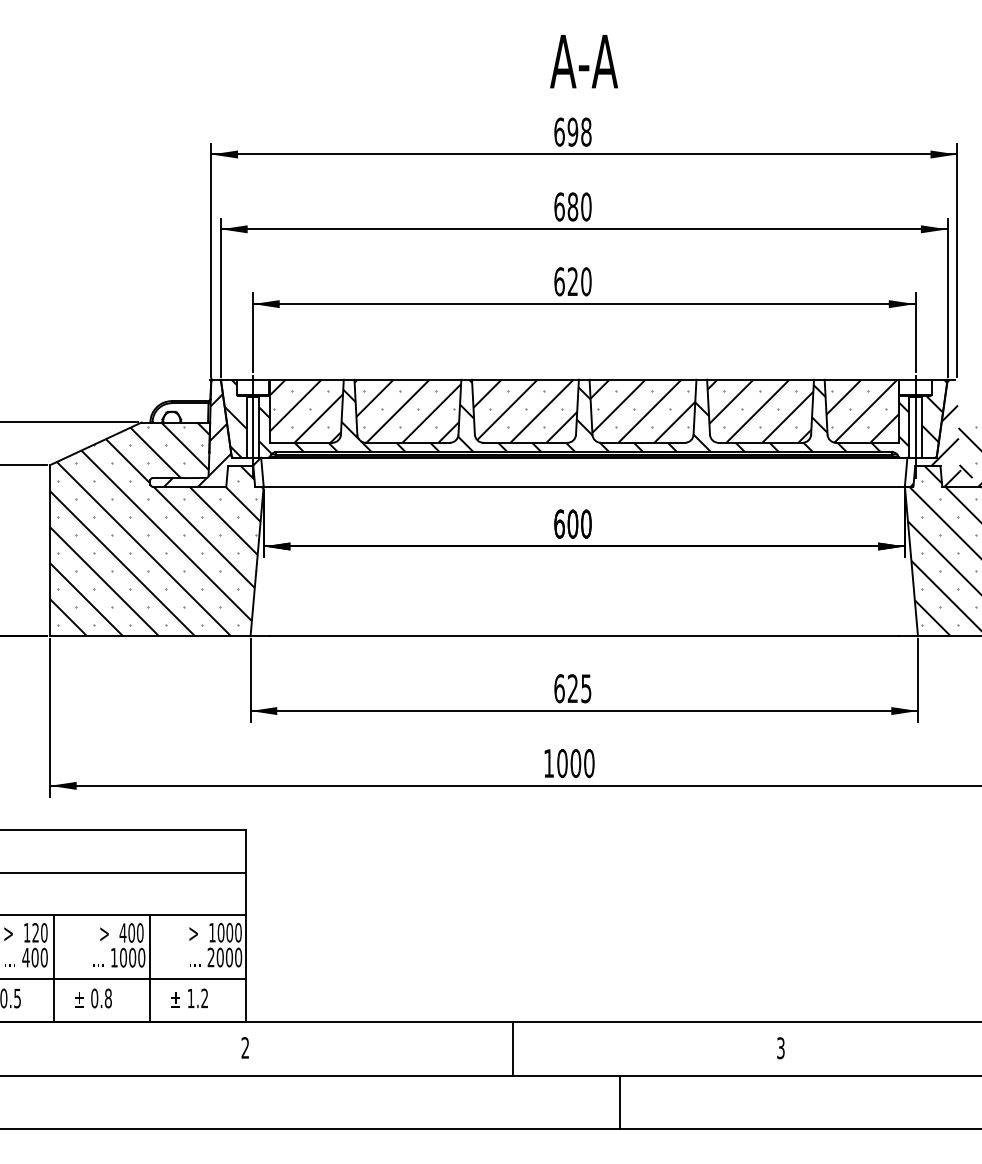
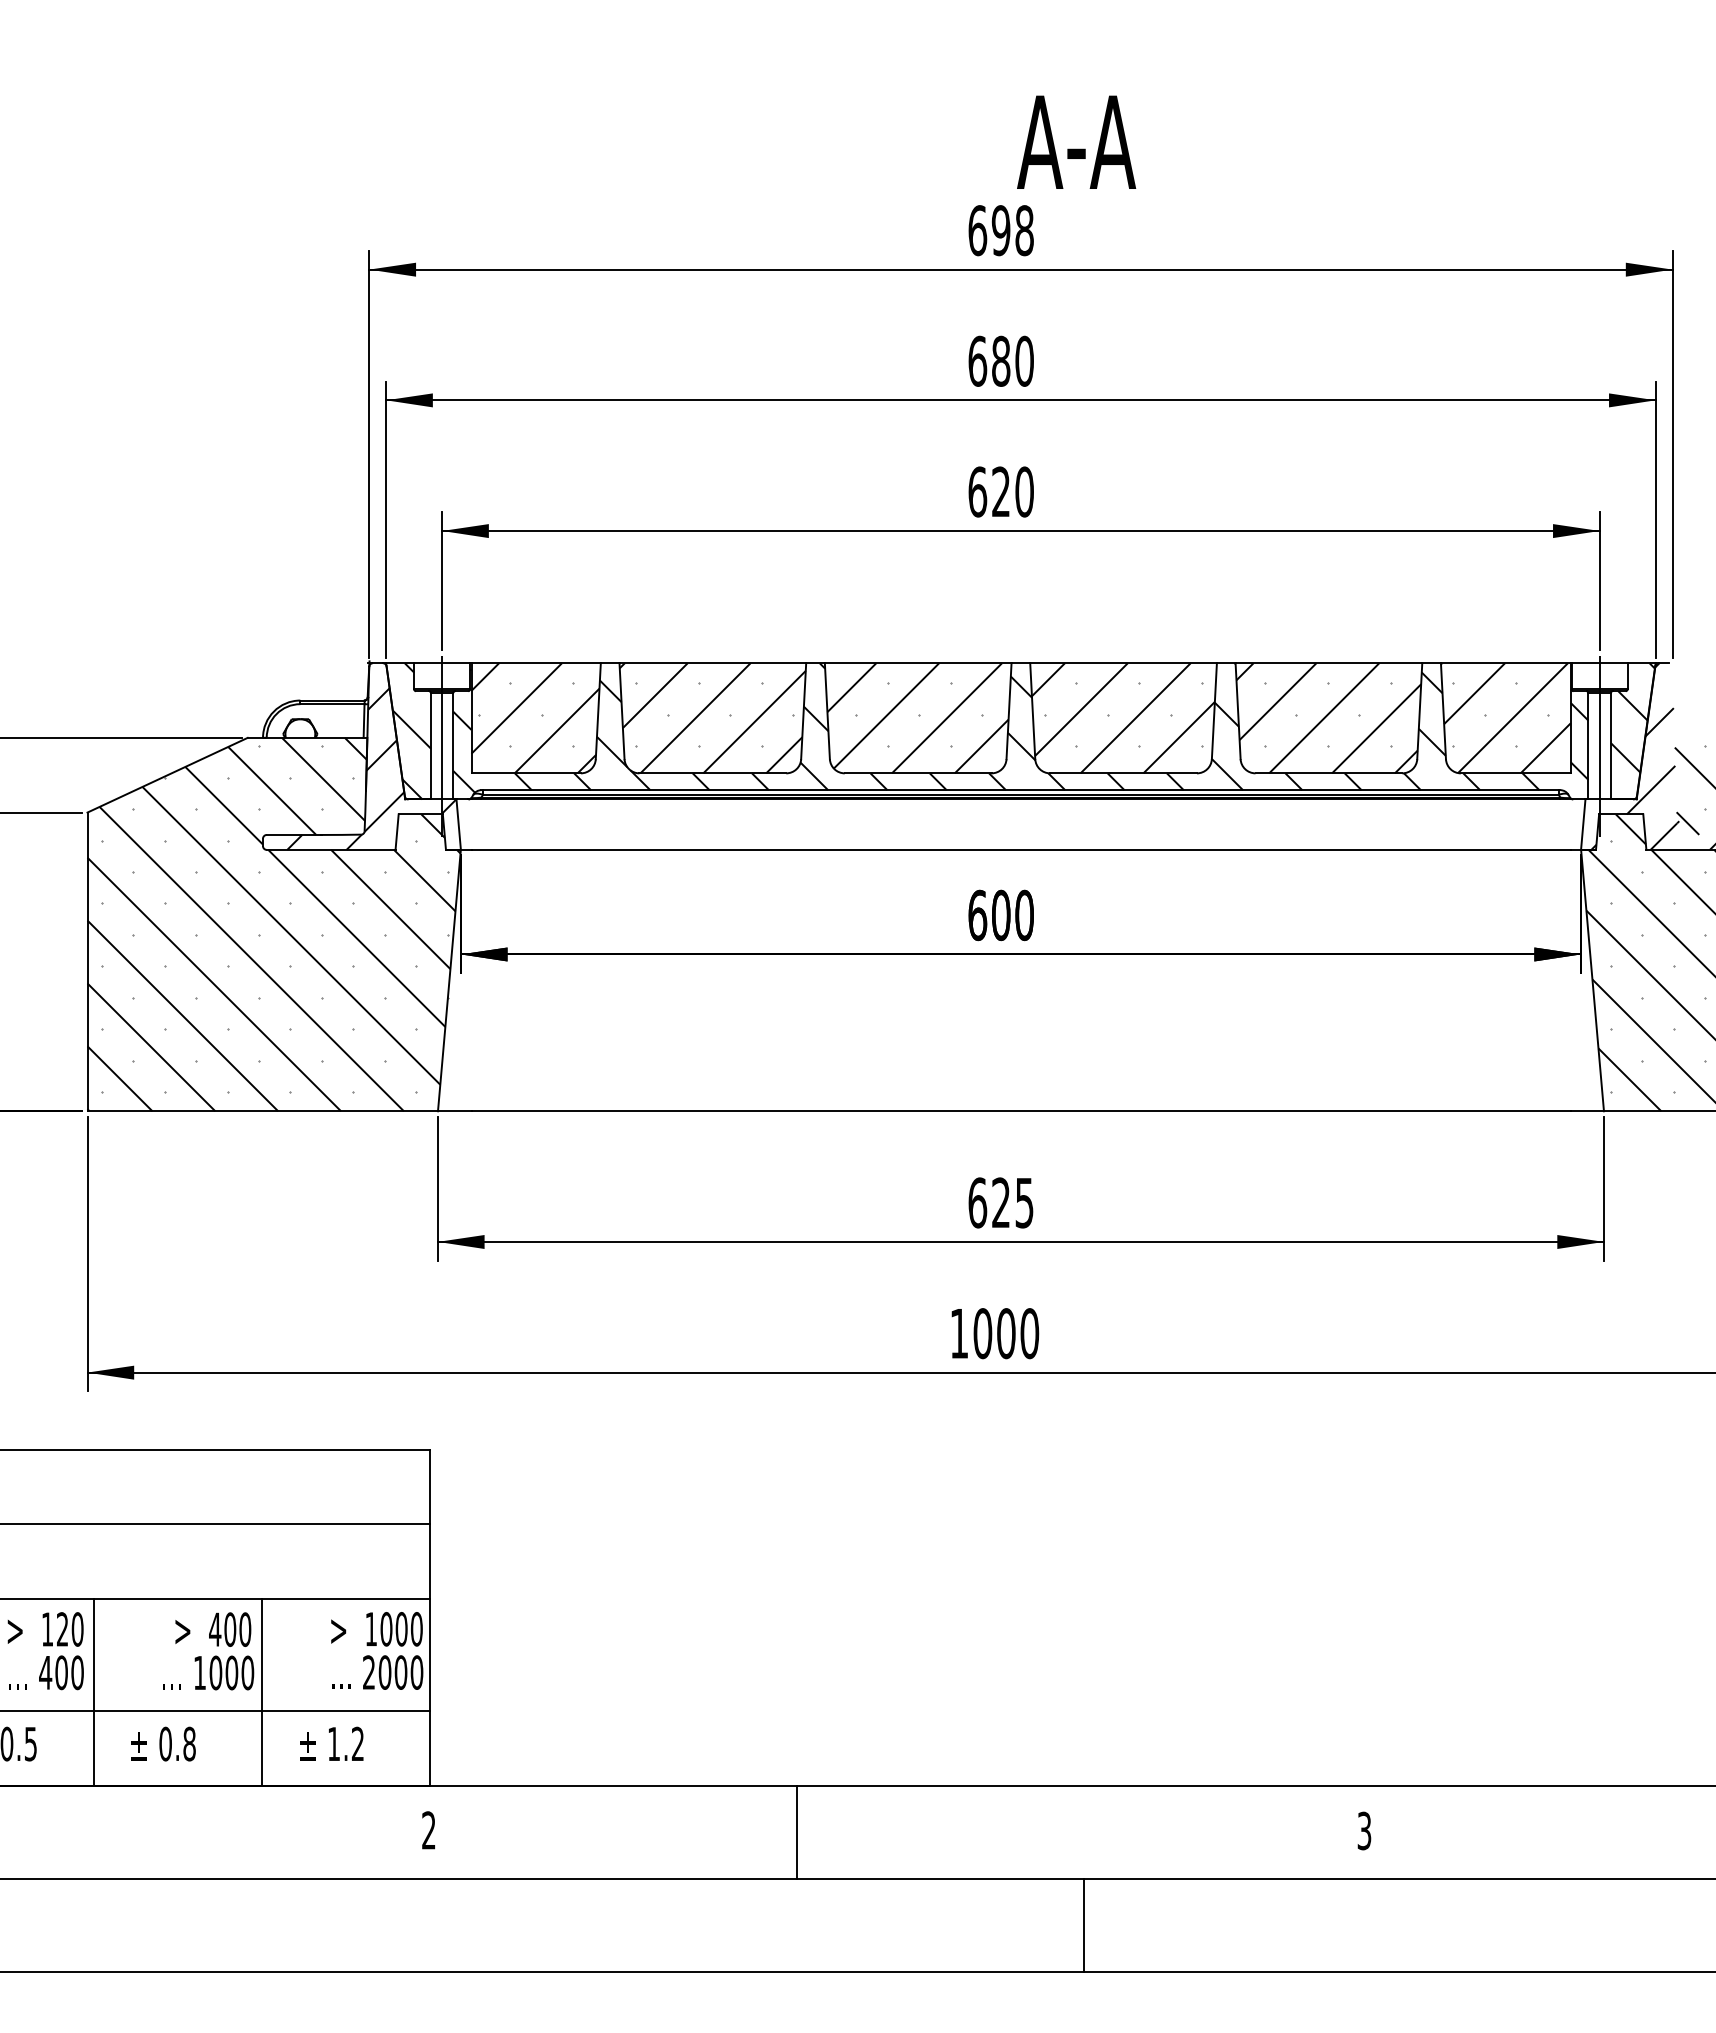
text: (583, 61) -> (1075, 142), moved
line: (513, 1048) -> (797, 1831), moved

